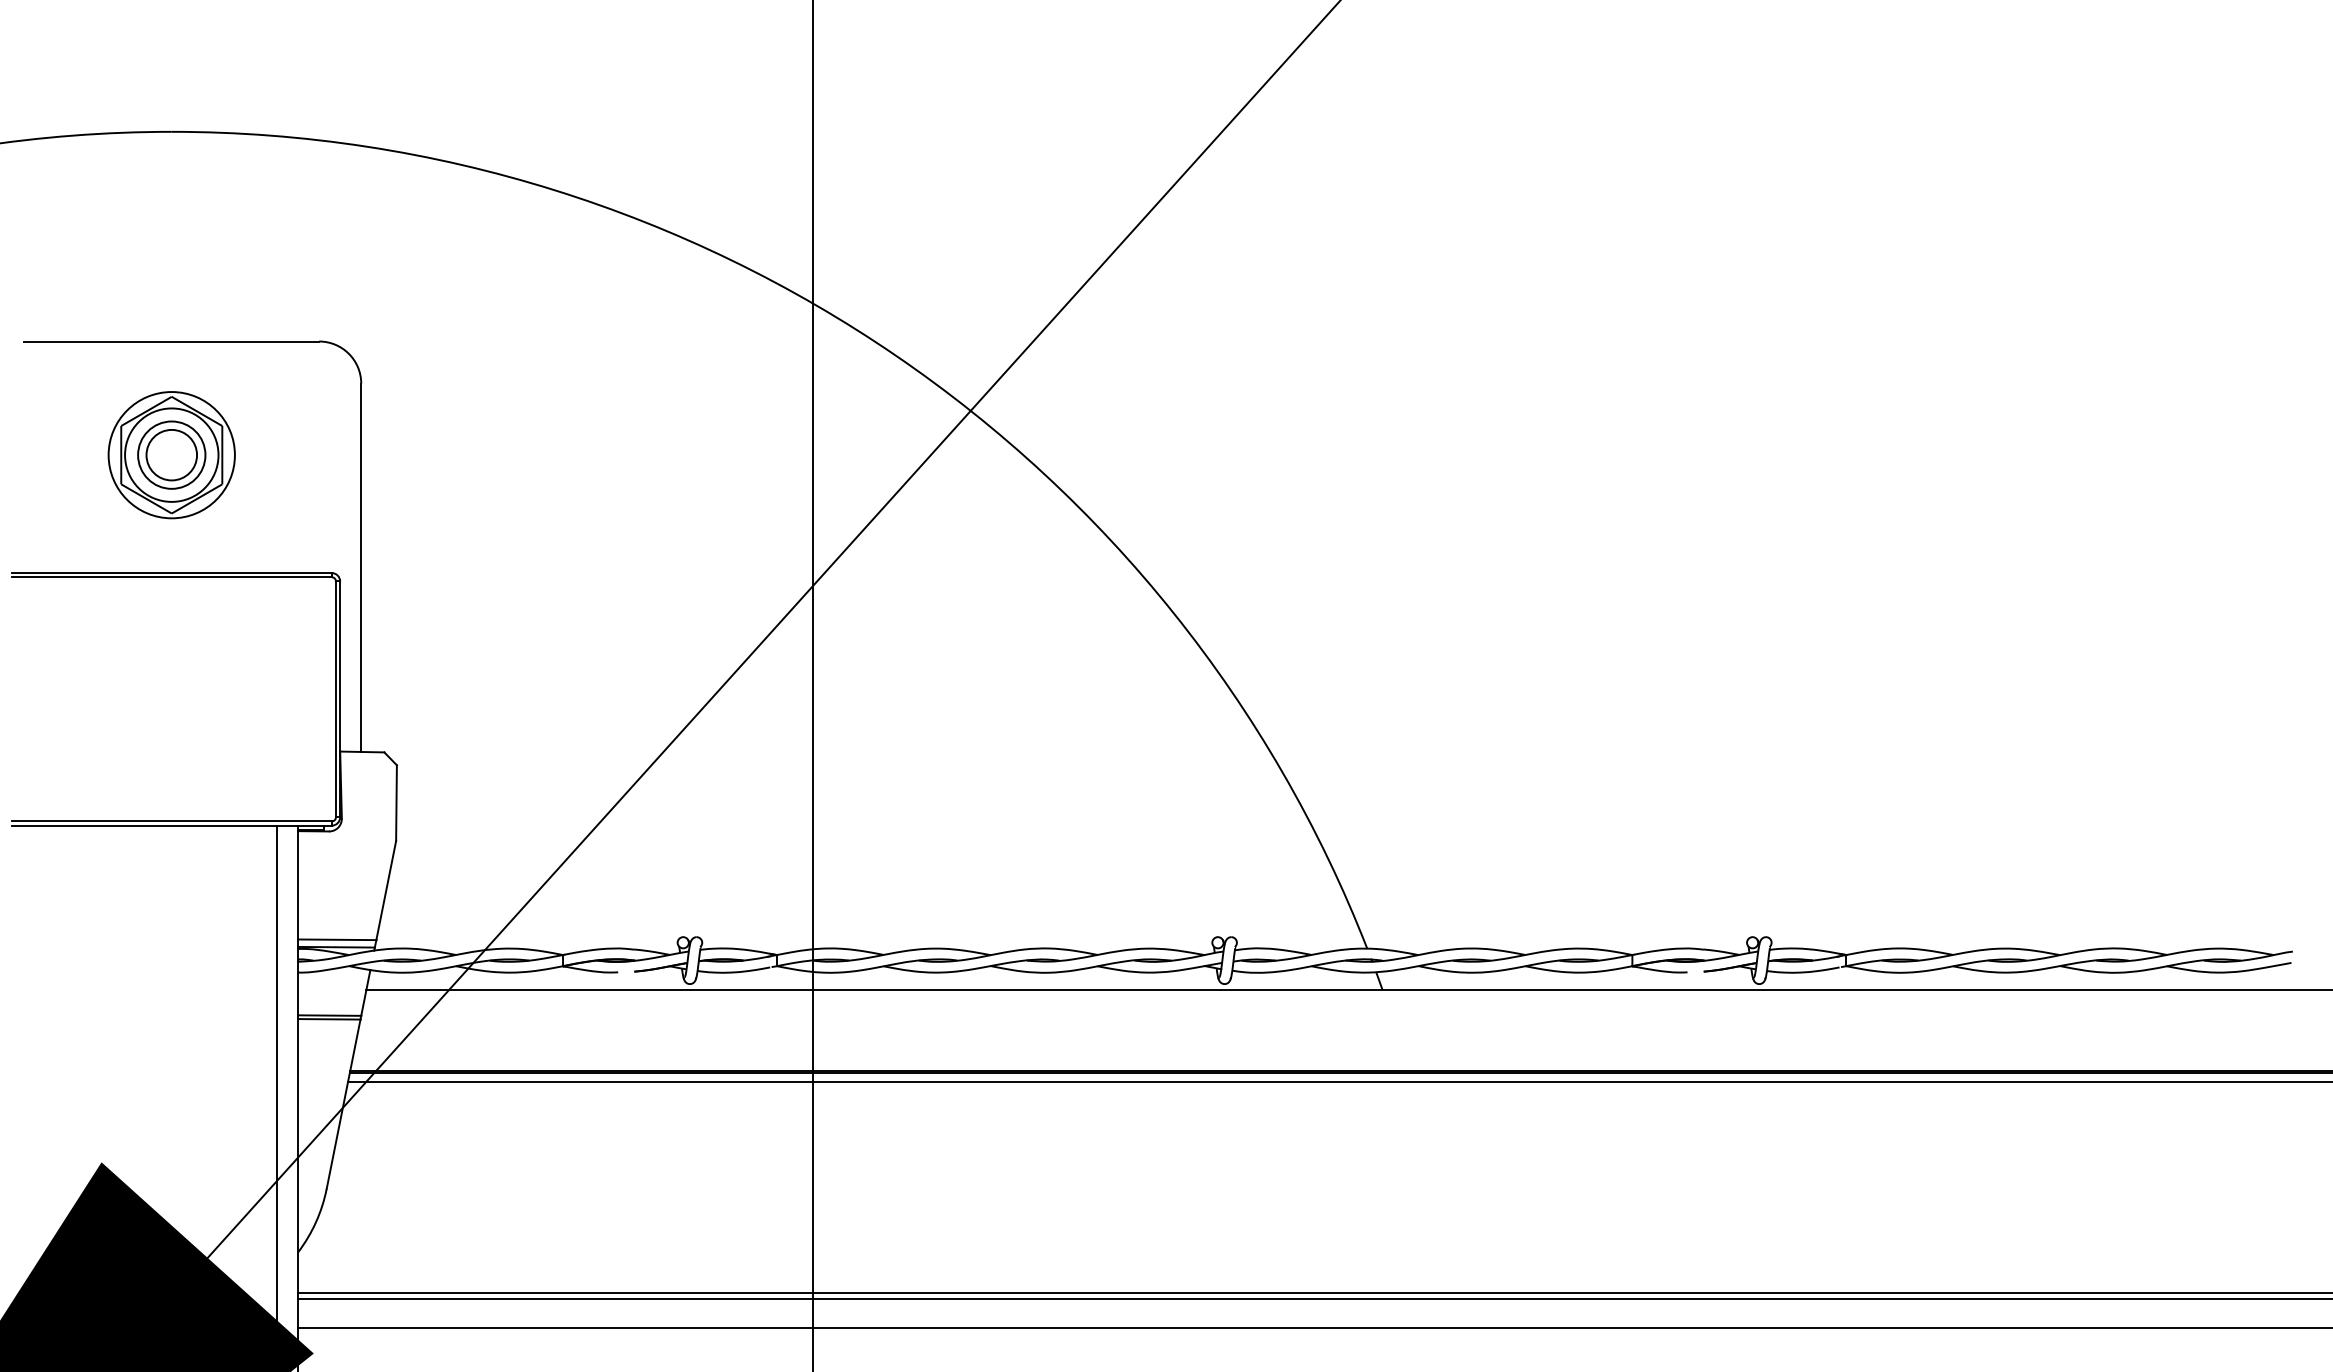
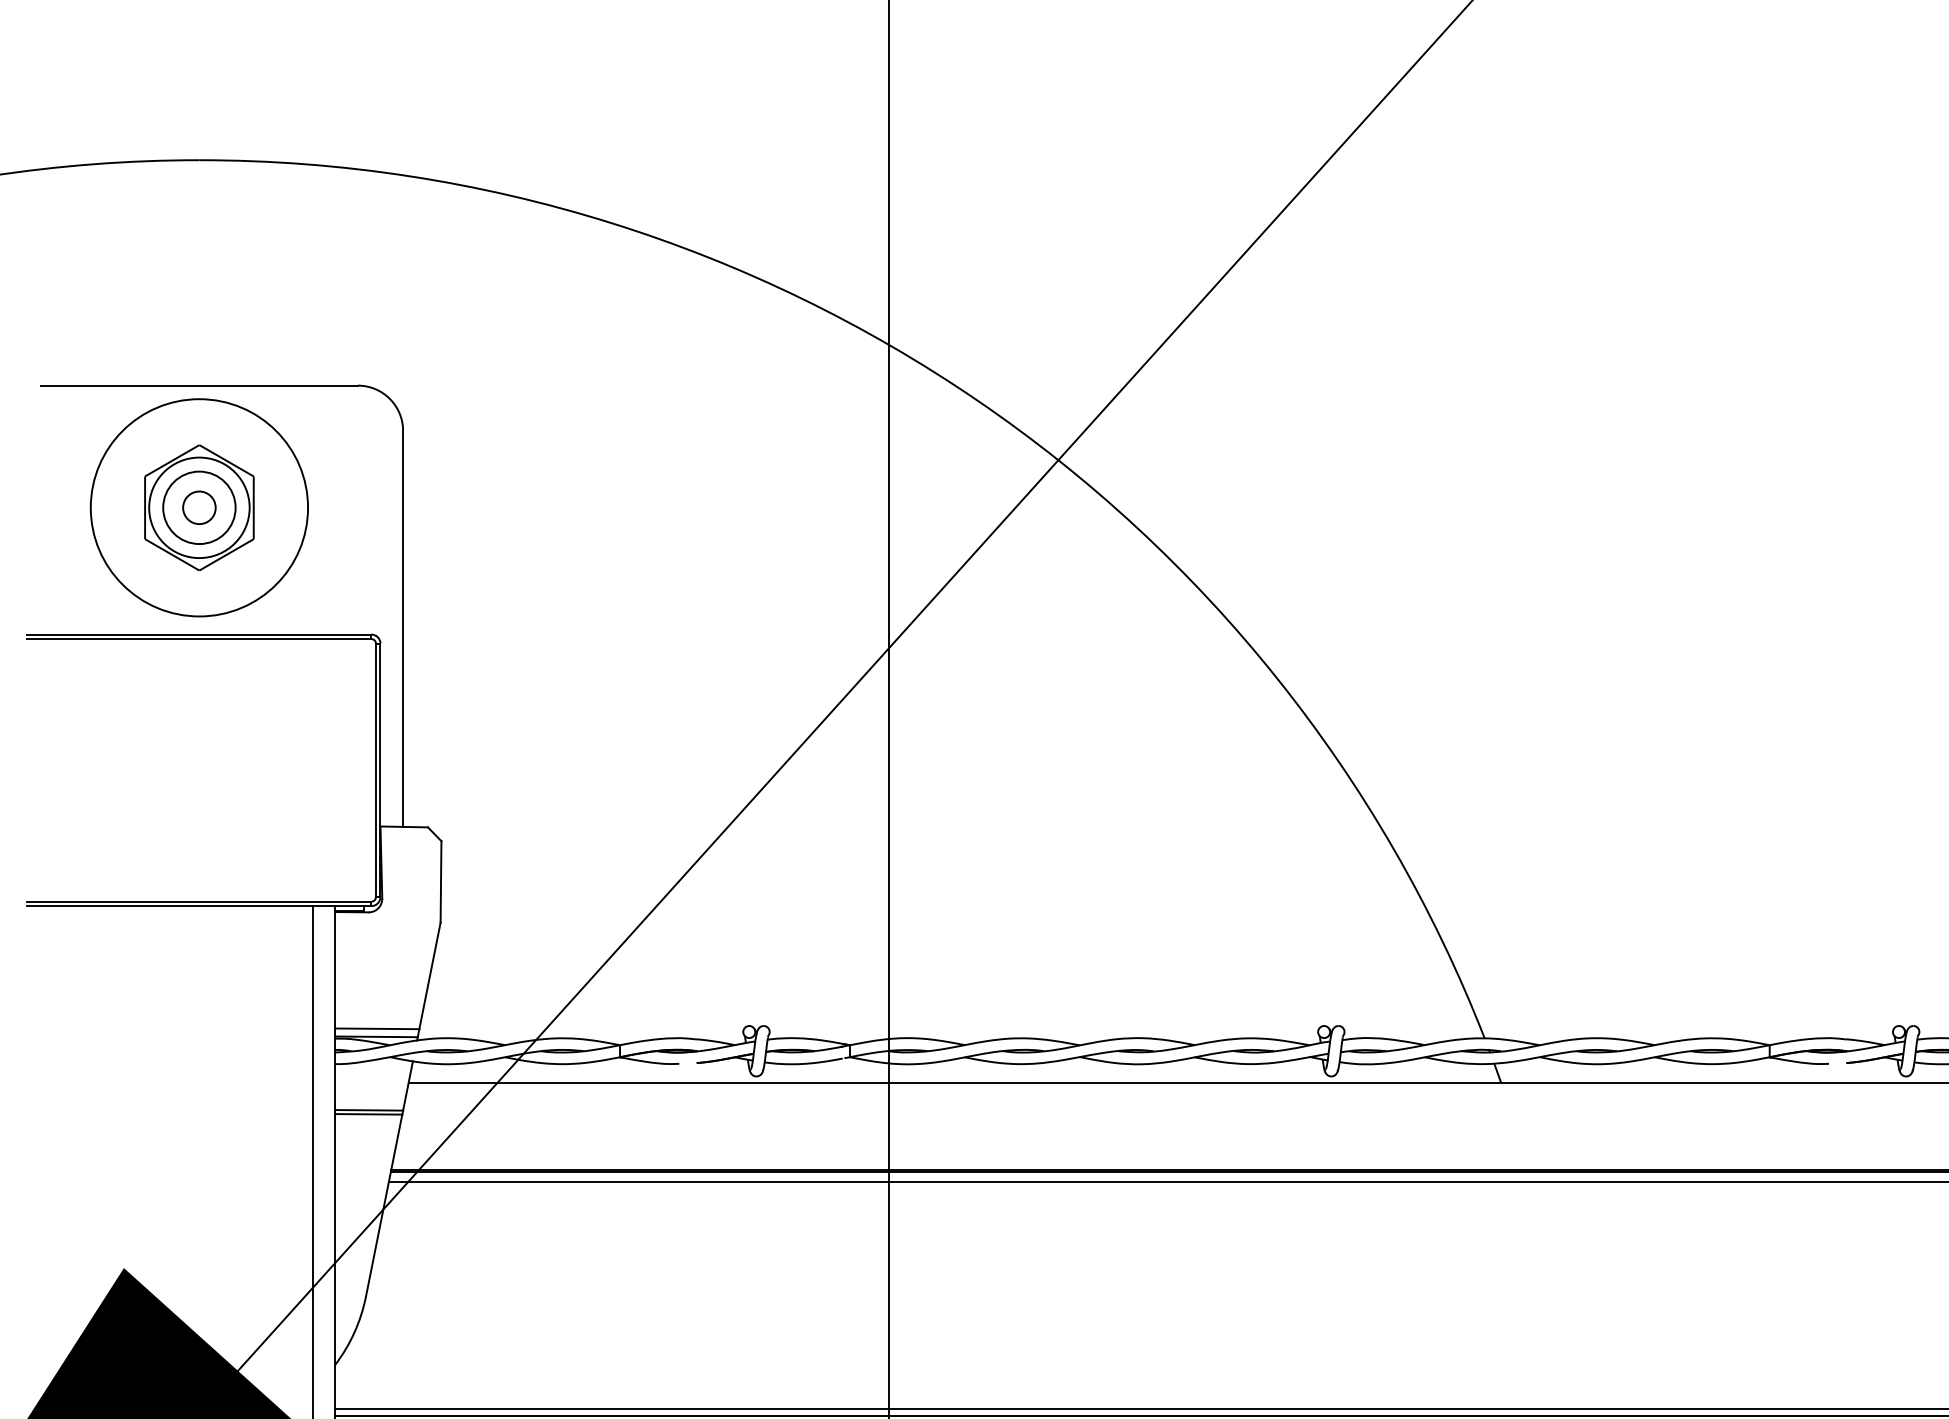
circle: (171, 454) -> (199, 507), size x0.6
circle: (171, 455) -> (199, 508), size x1.6

